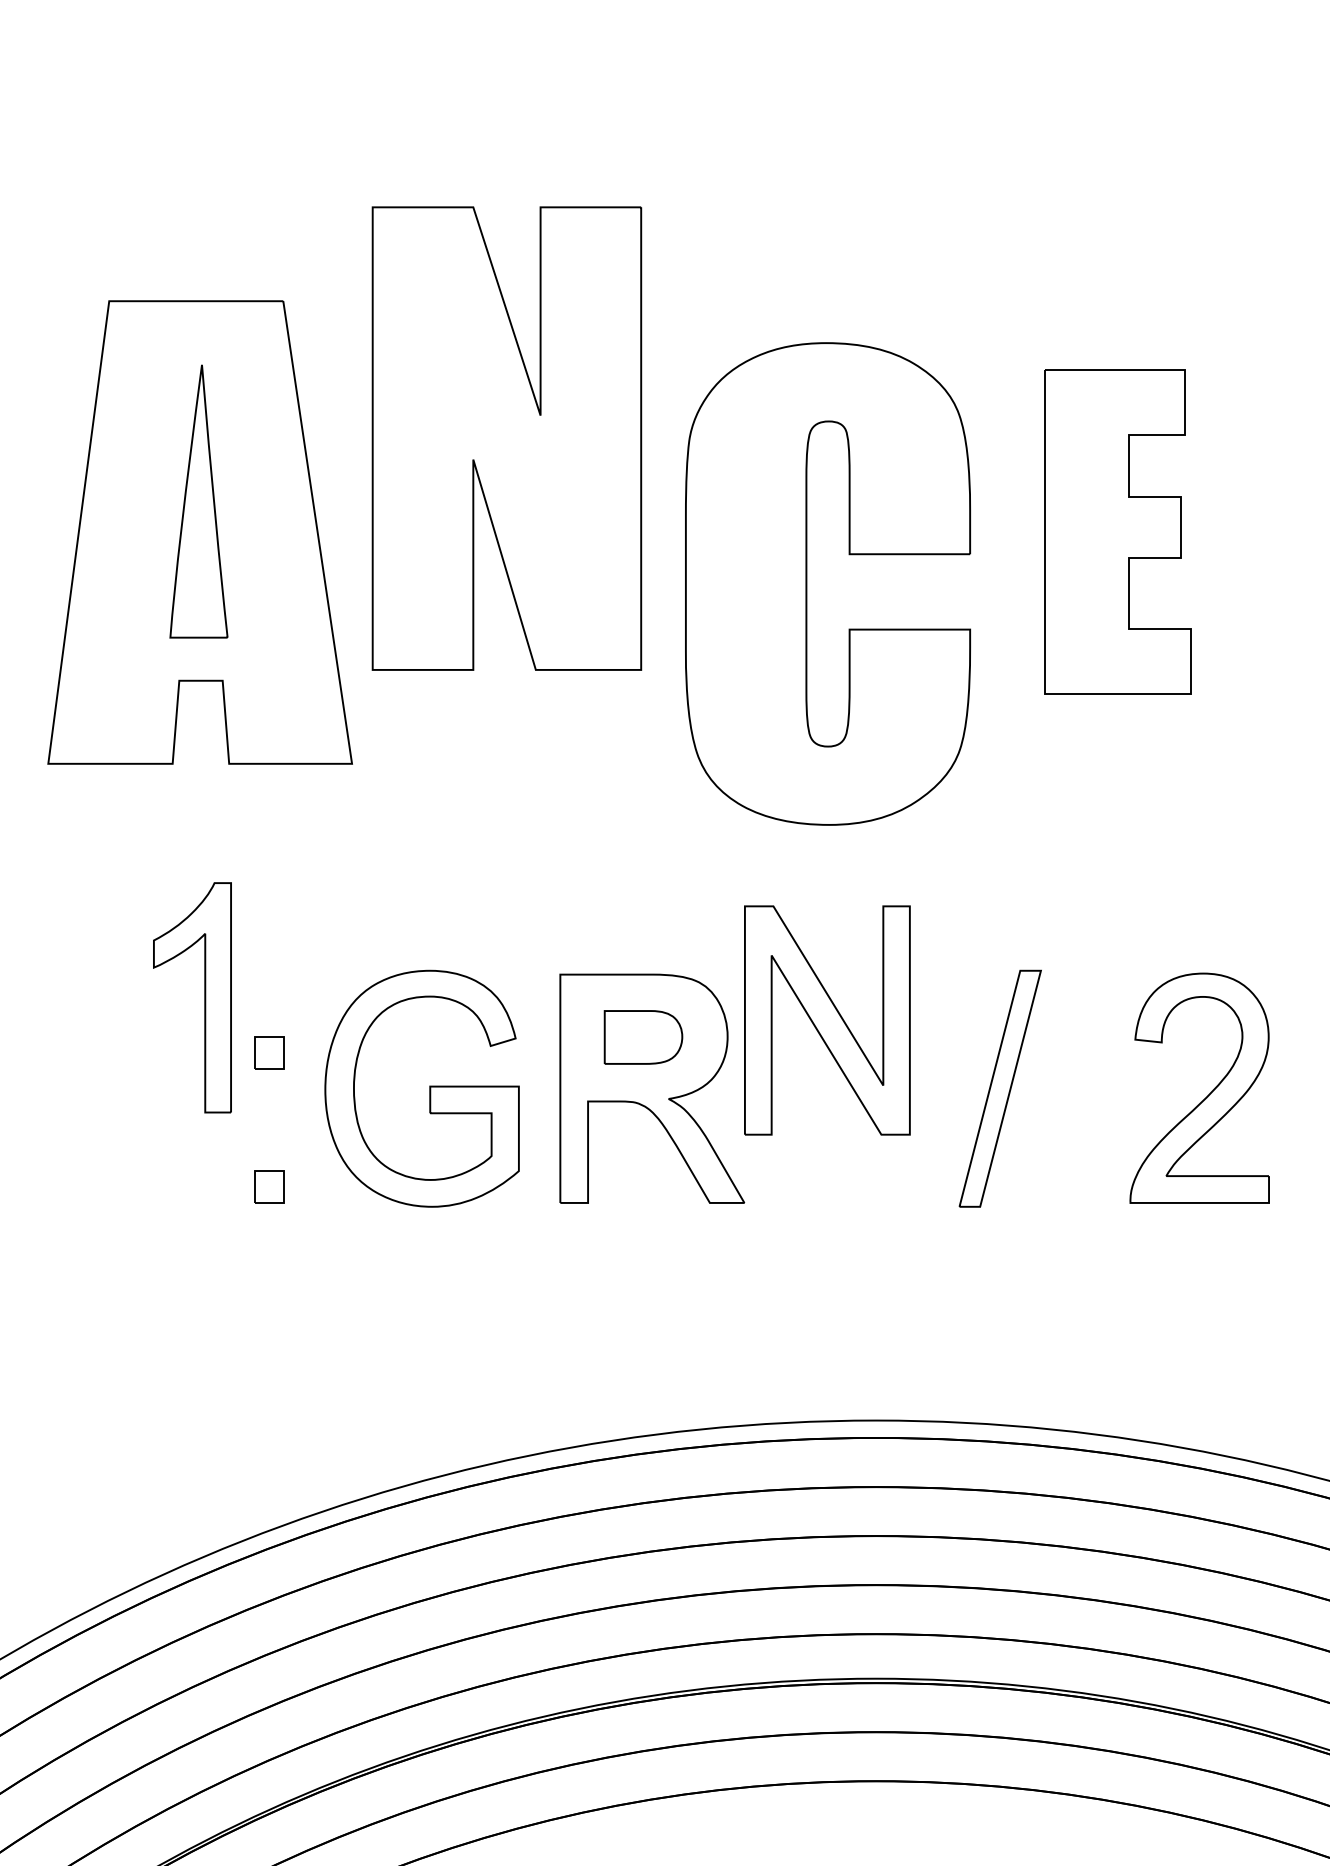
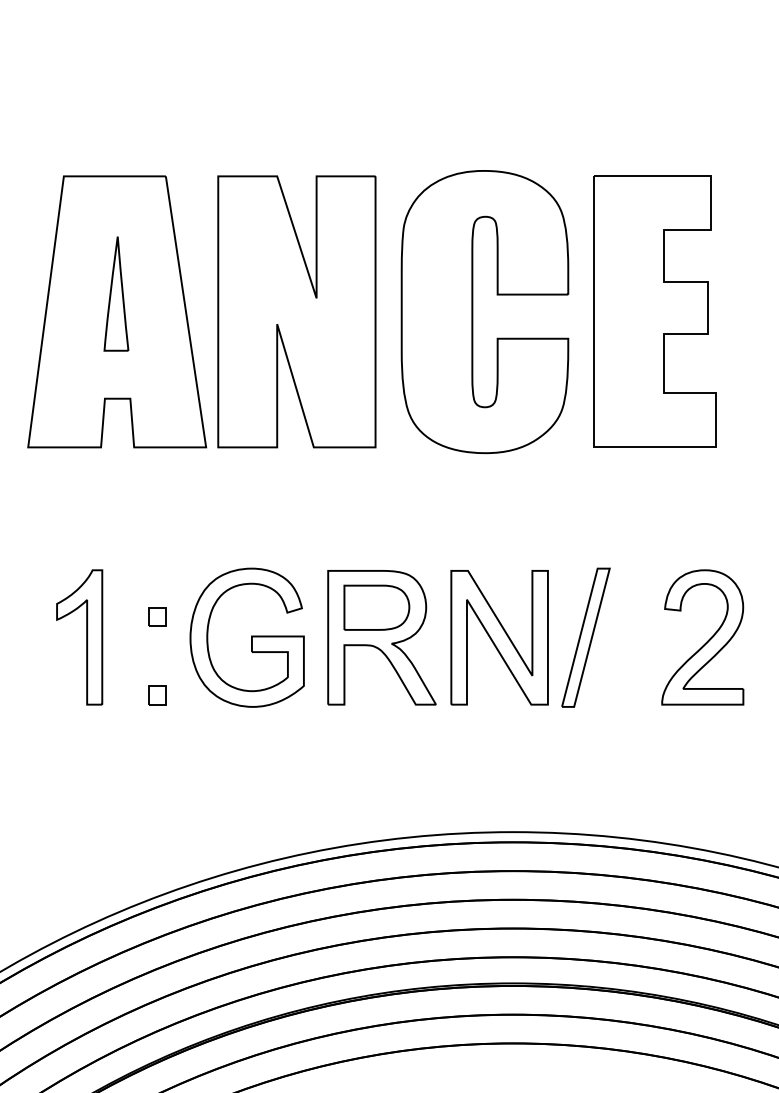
part: (506, 437) -> (296, 311), moved
part: (199, 501) -> (116, 293), size x0.71
part: (1117, 531) -> (654, 311), size x1.43
part: (808, 584) -> (473, 312), moved
part: (204, 997) -> (86, 637), moved
part: (827, 1020) -> (499, 637), moved
part: (642, 1037) -> (376, 607), size x1.43

